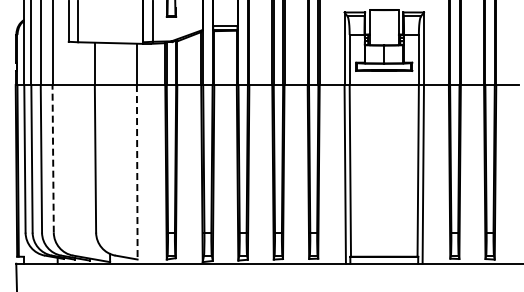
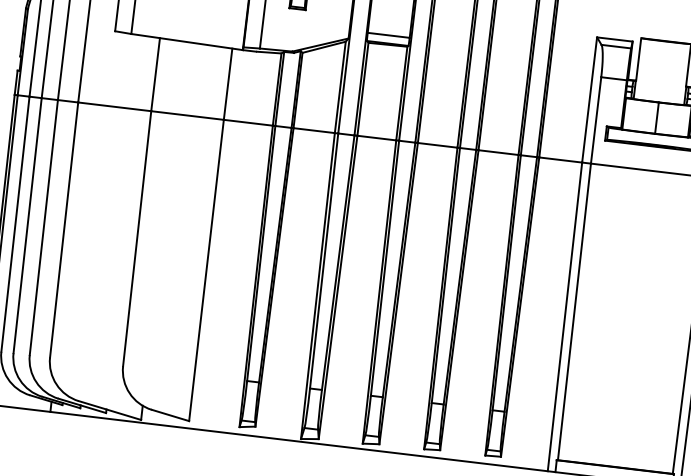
line: (53, 158) -> (64, 229), dashed -> solid
line: (137, 172) -> (206, 270), dashed -> solid

